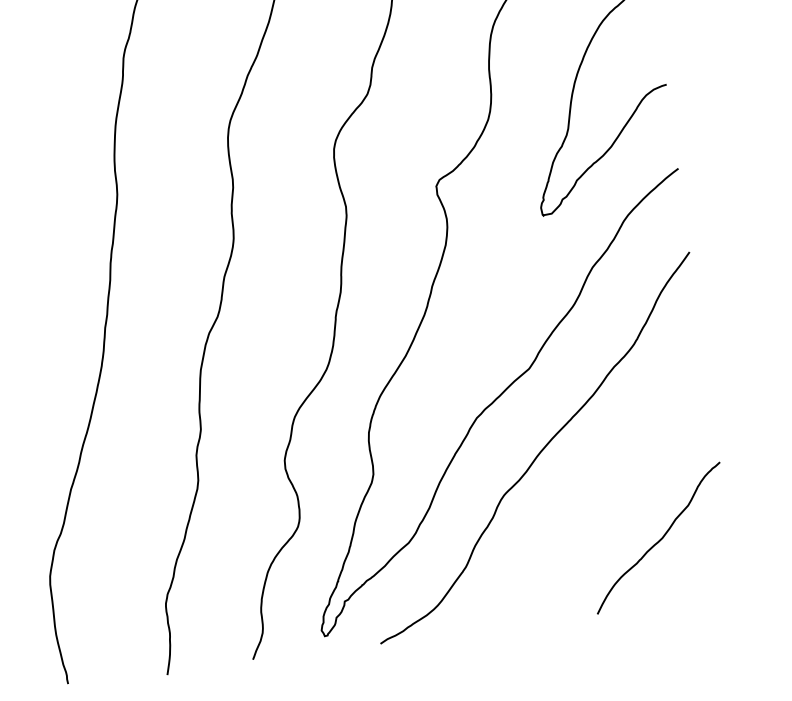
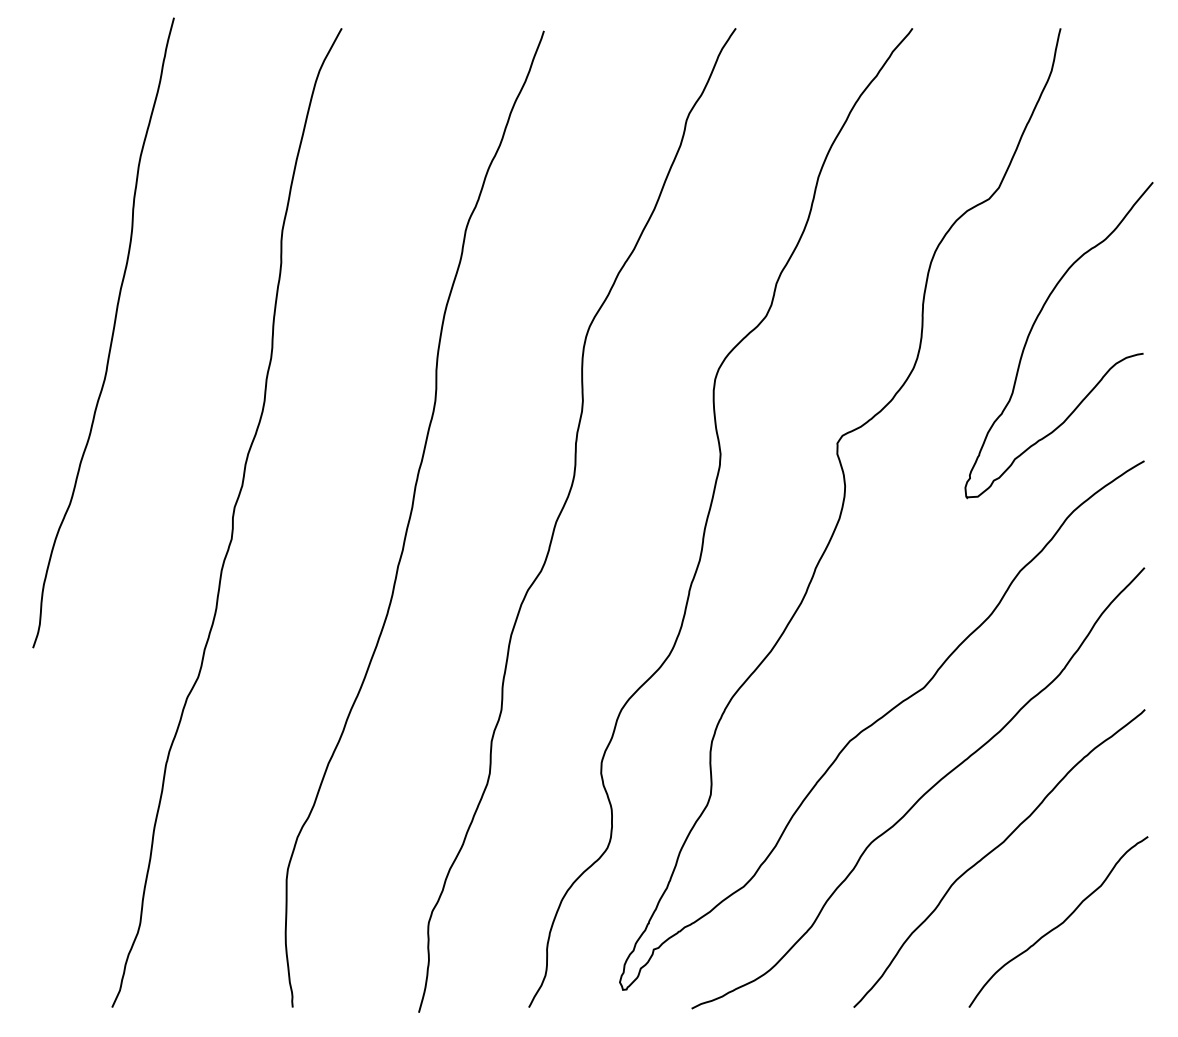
curve: (600, 489) -> (993, 851), added

